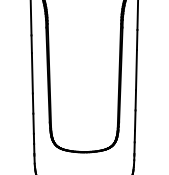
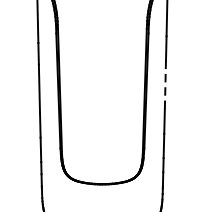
line: (136, 70) -> (165, 85), solid -> dashed

